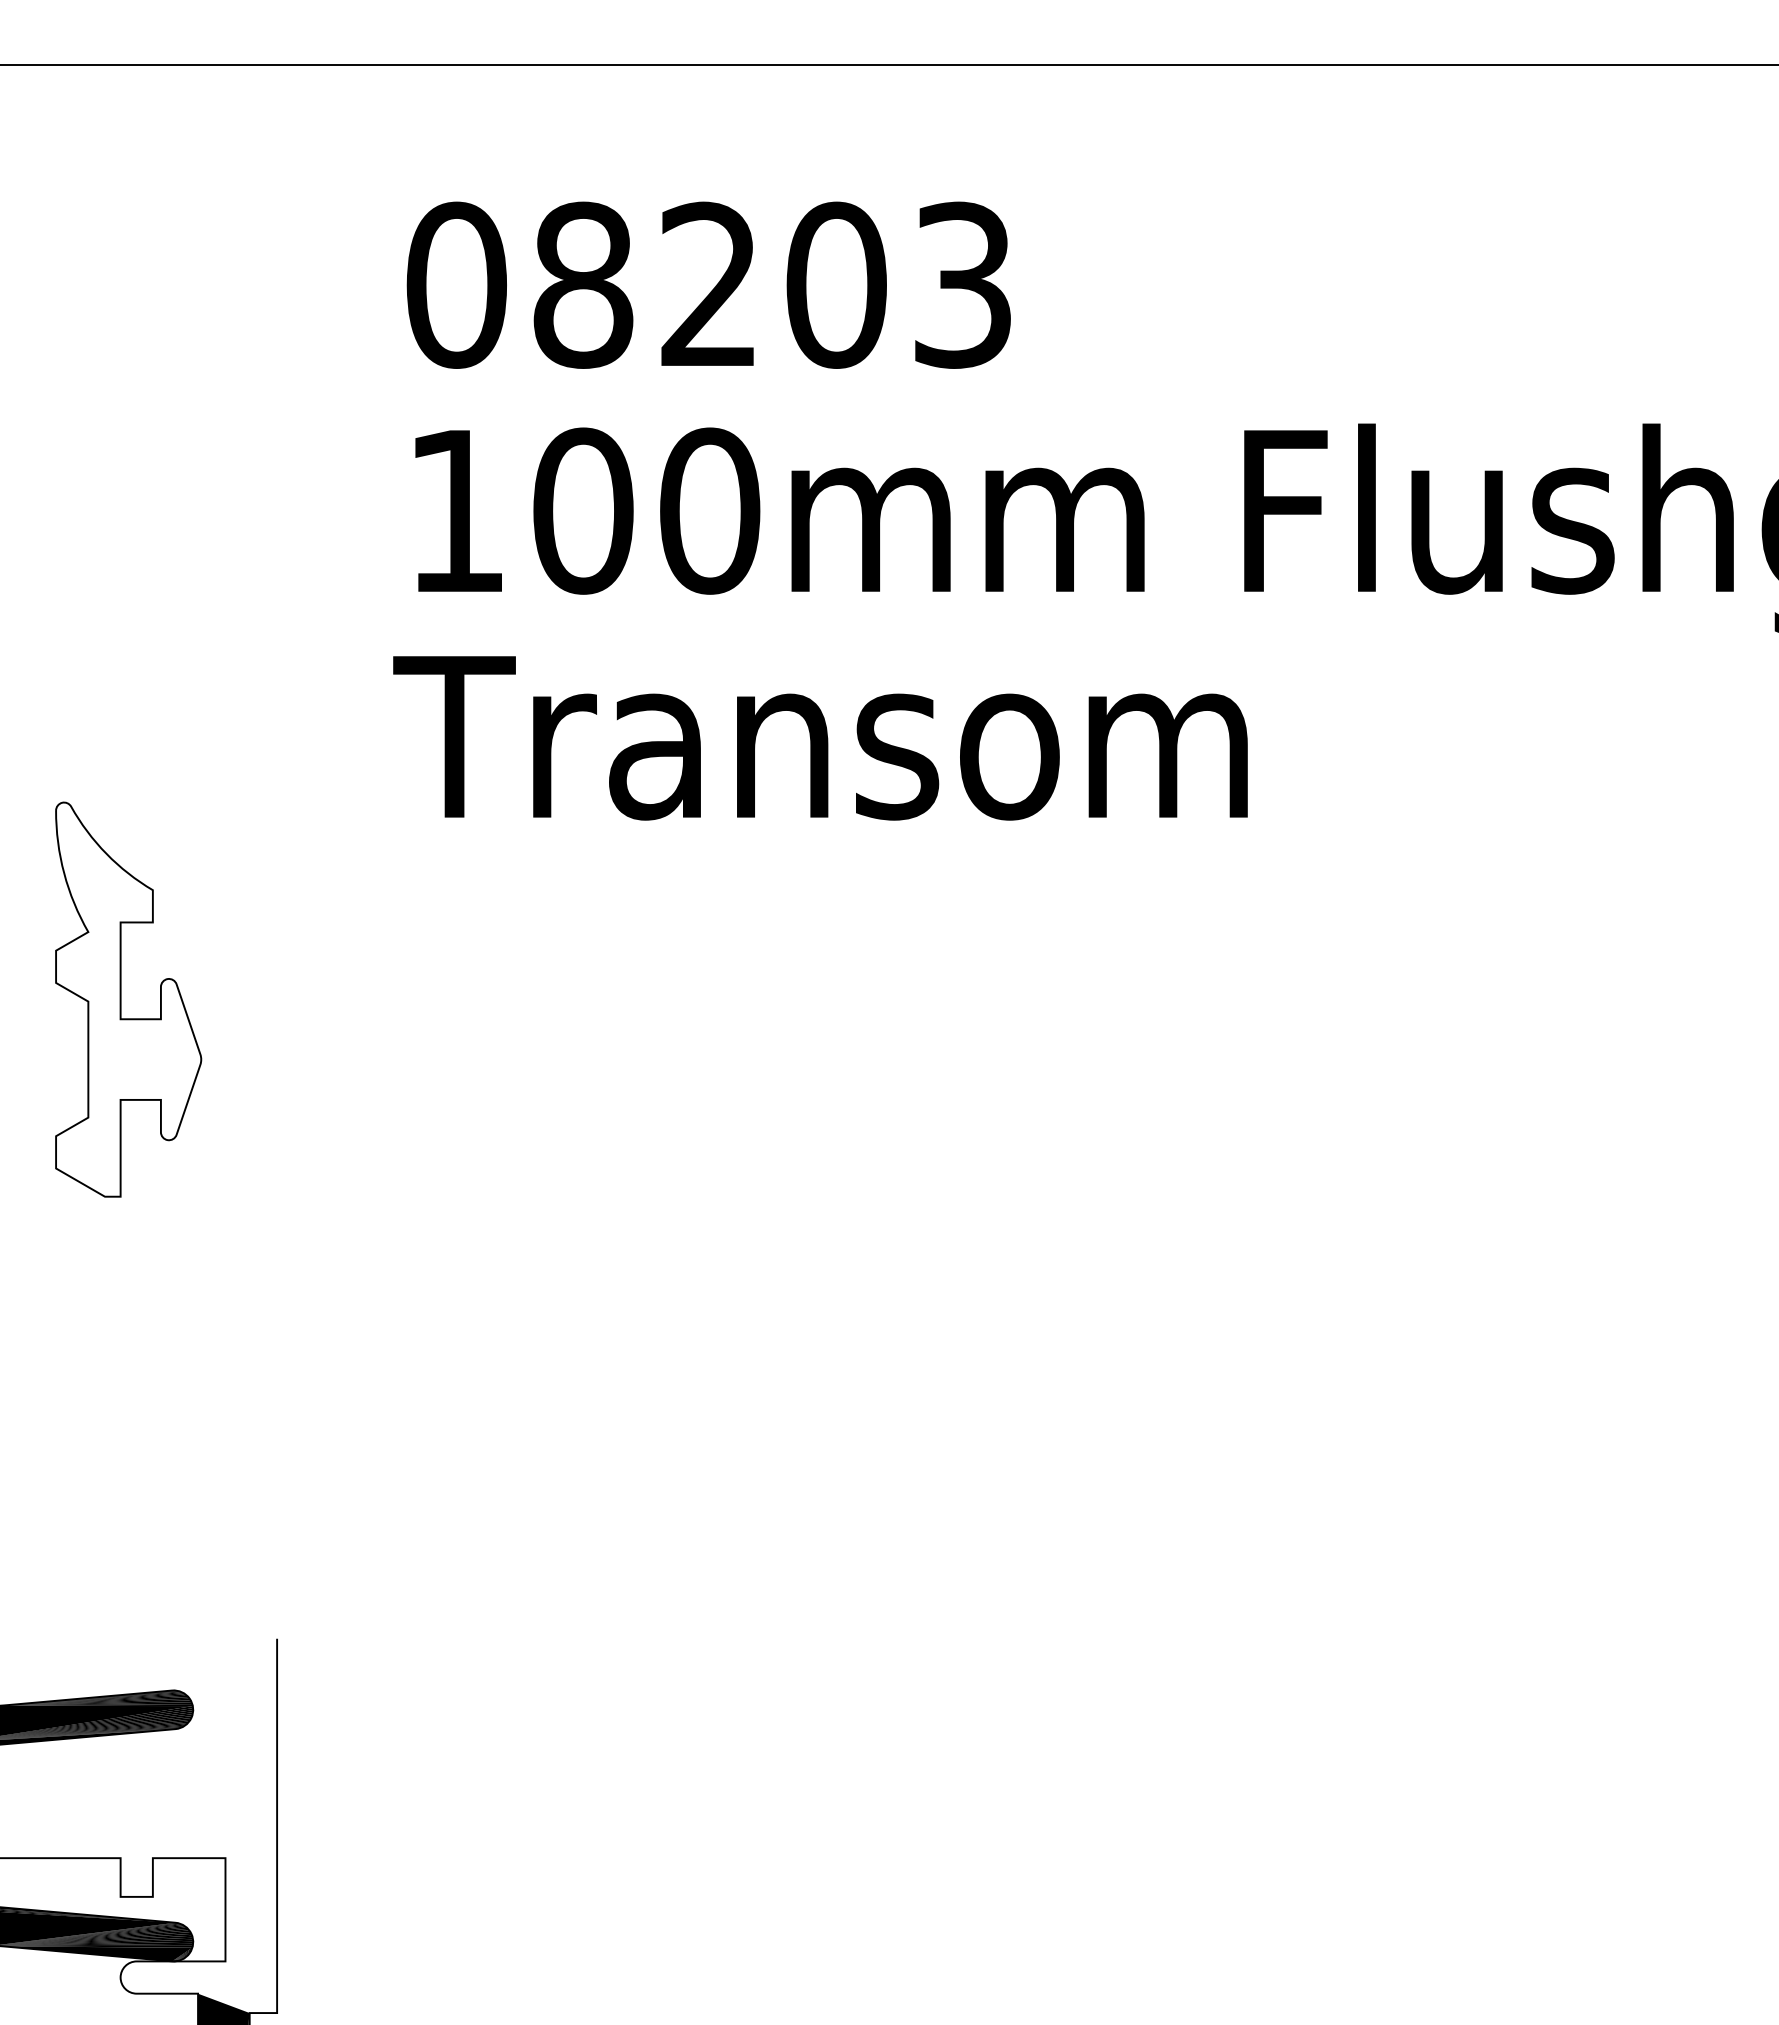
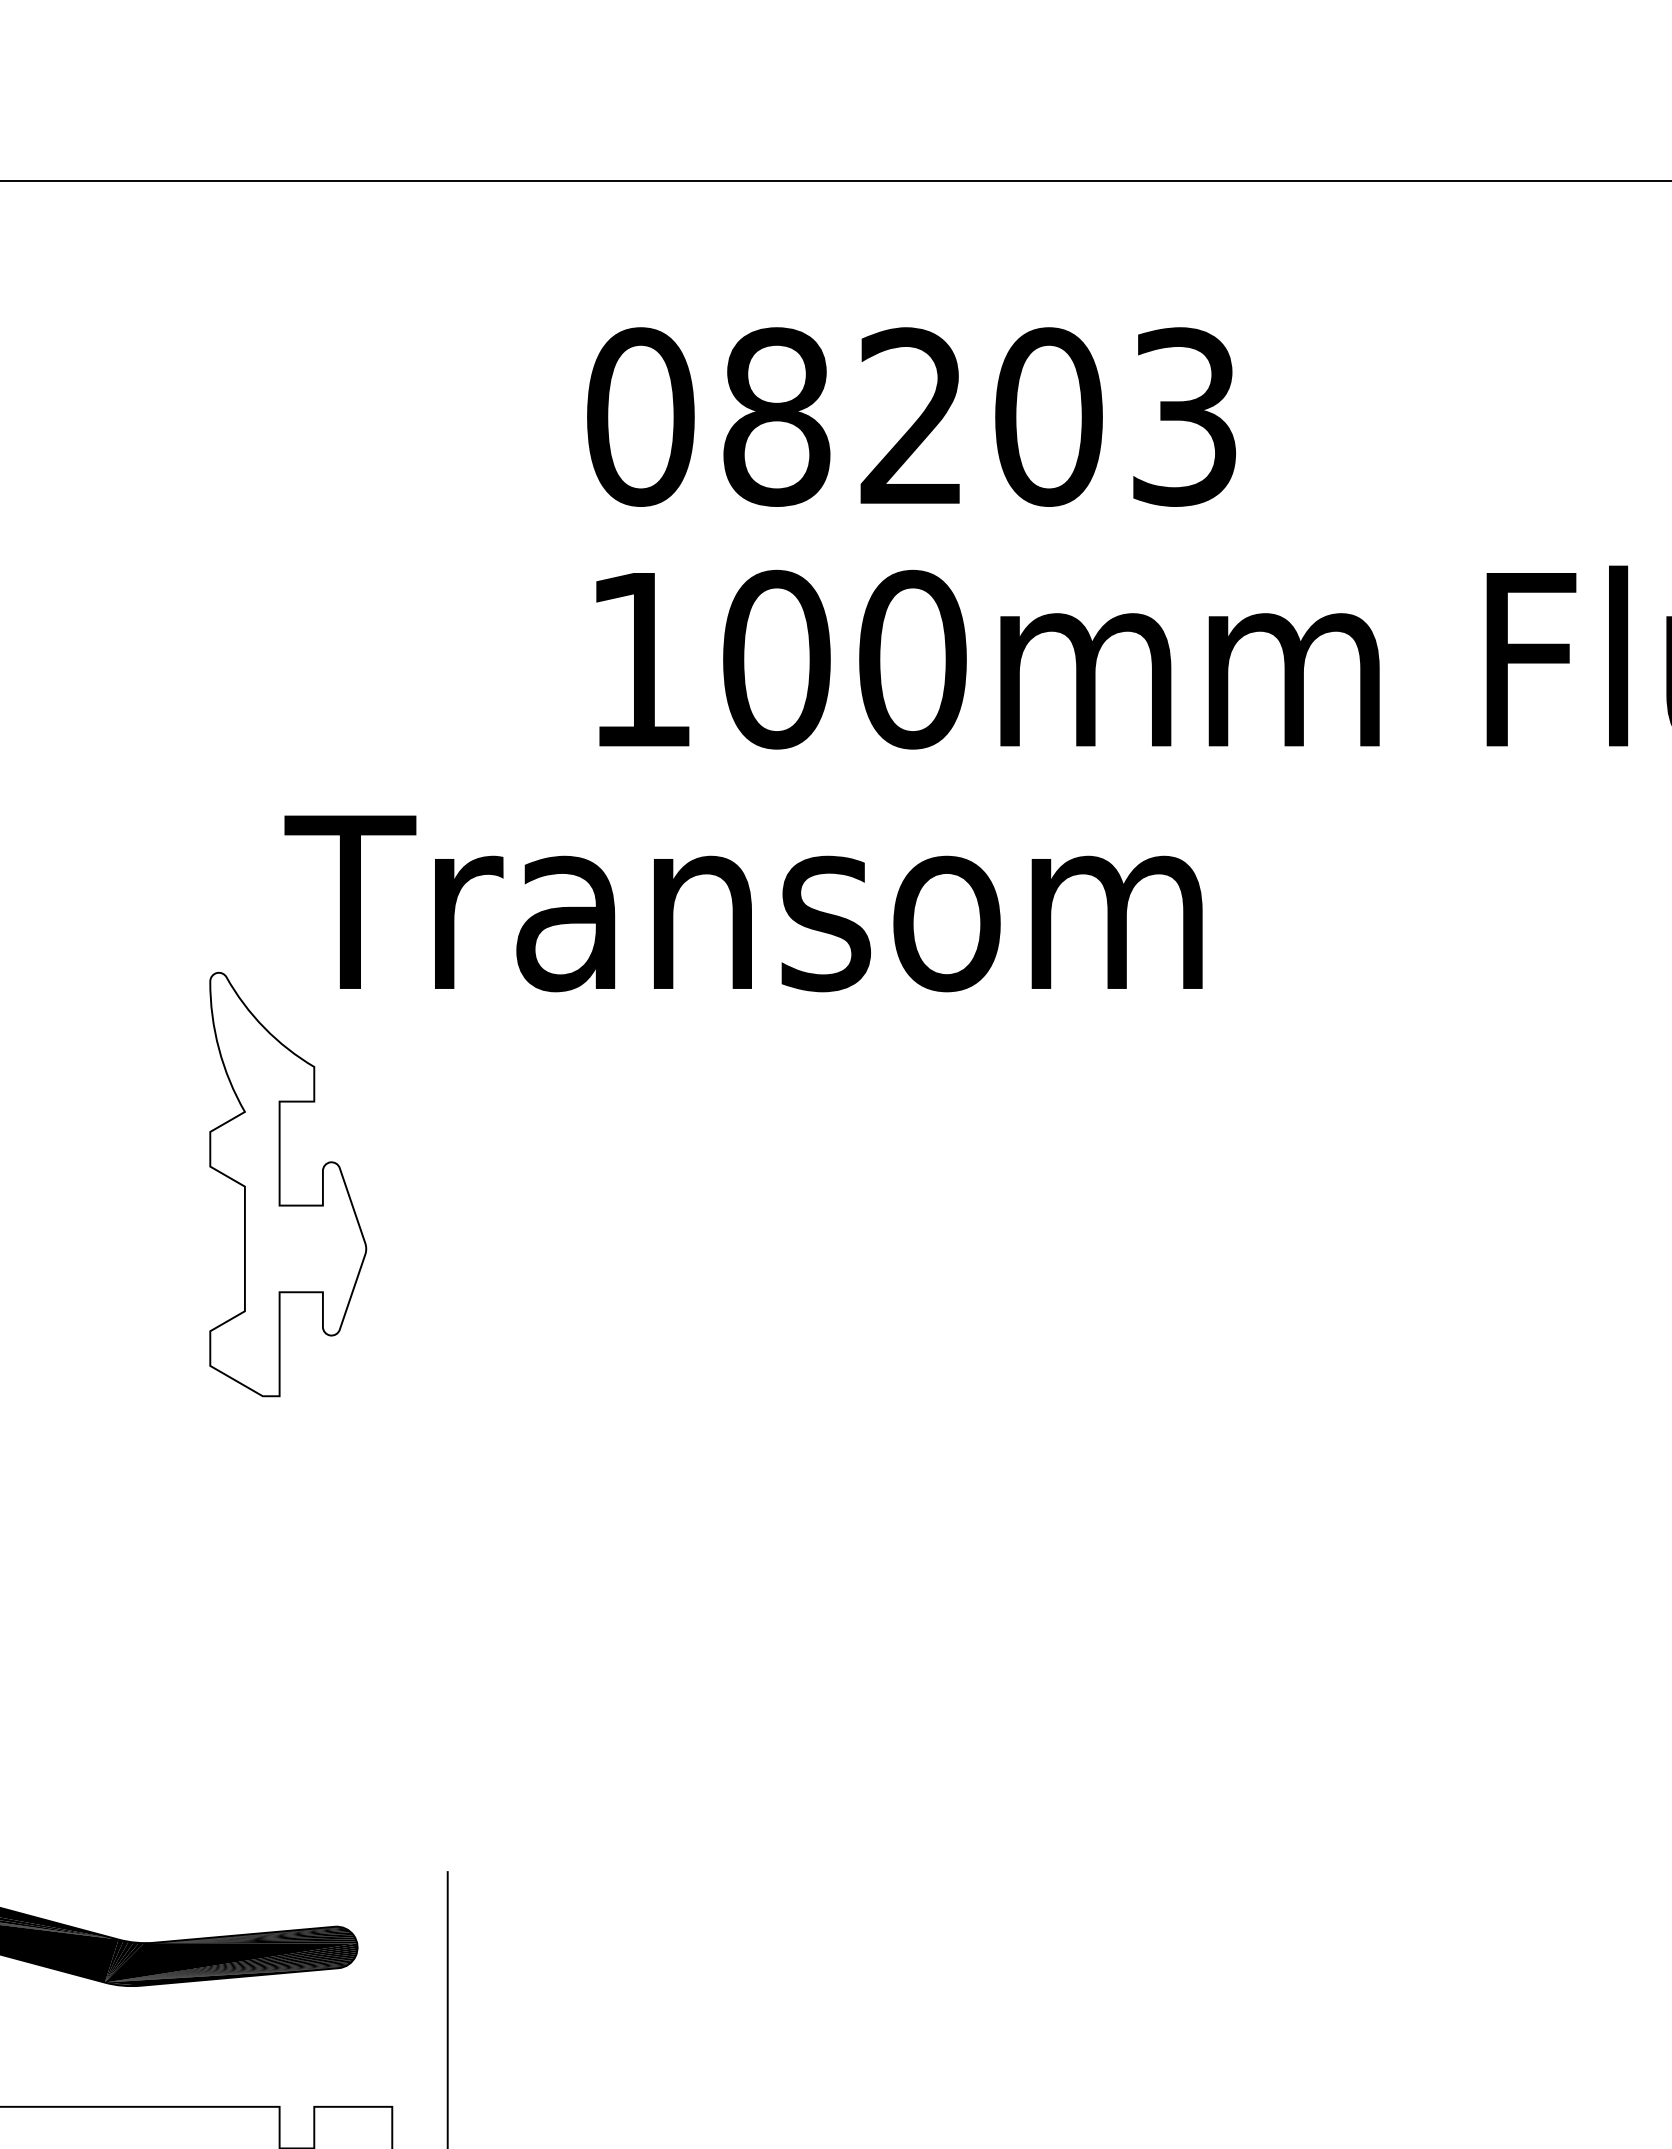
text: (820, 738) -> (743, 903), moved

